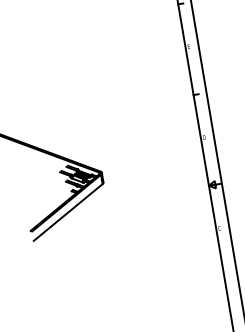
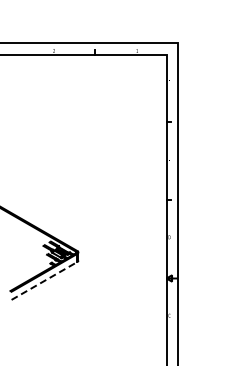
line: (68, 212) -> (44, 280), solid -> dashed

